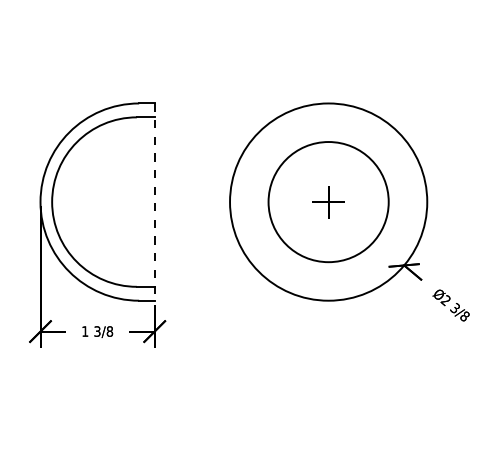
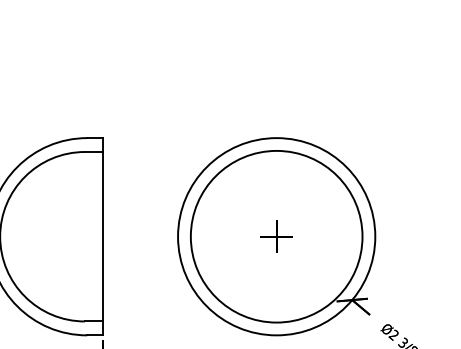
circle: (328, 201) -> (276, 236), size x1.43
line: (154, 202) -> (102, 237), dashed -> solid

